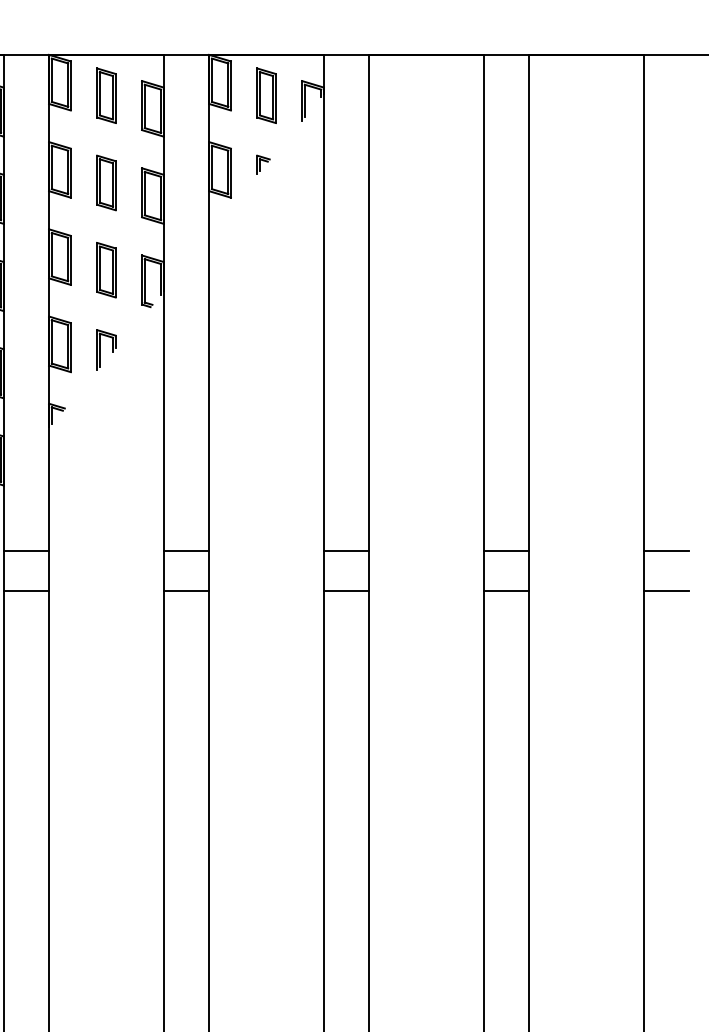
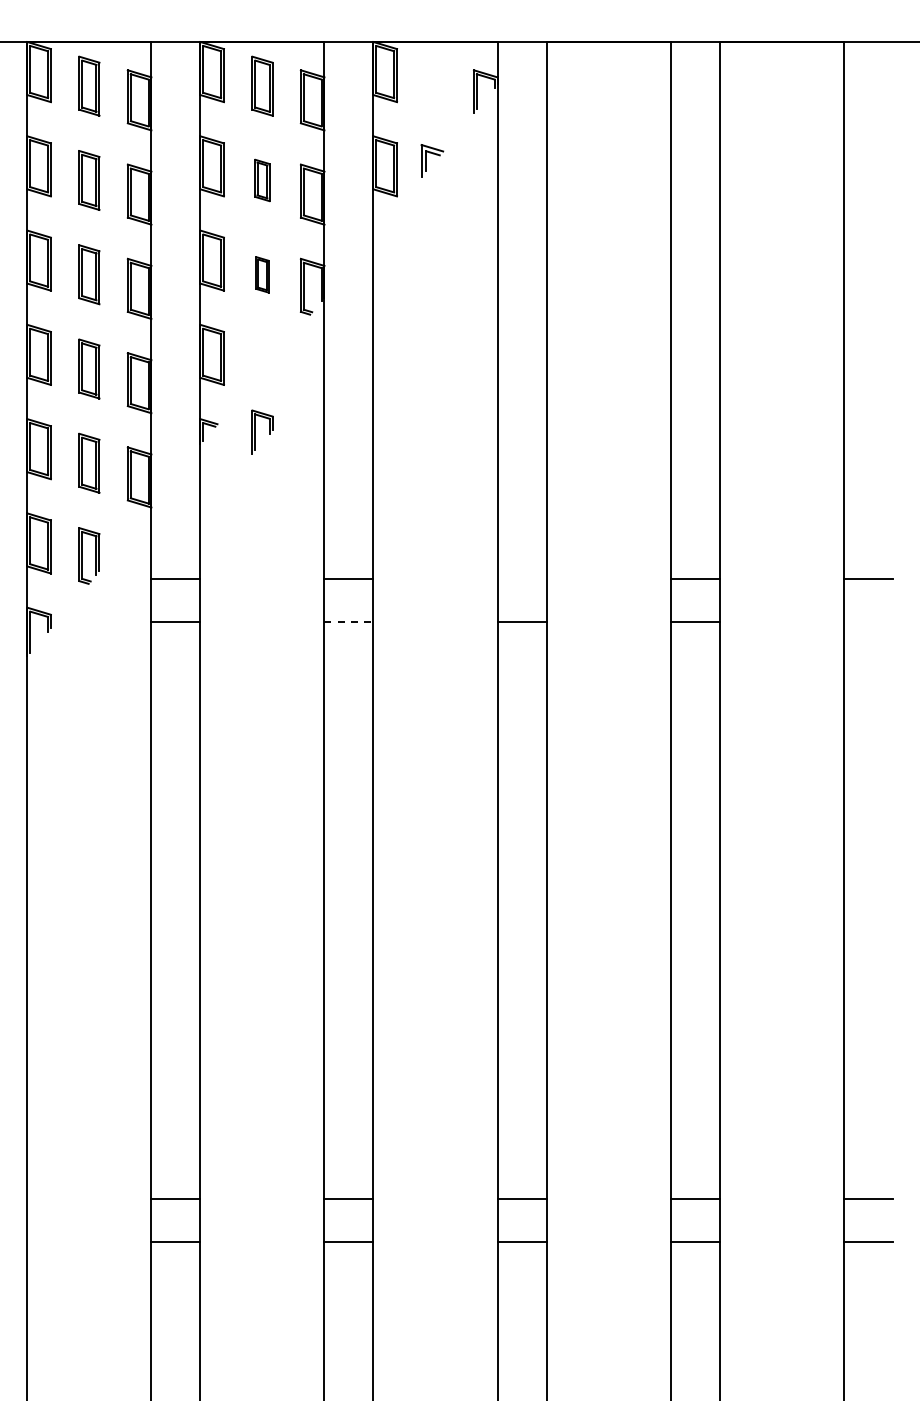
part: (266, 95) -> (435, 85), removed
part: (262, 164) -> (431, 160), size x1.6
part: (106, 183) -> (262, 180), size x0.7
part: (106, 269) -> (262, 274), size x0.6
part: (100, 349) -> (255, 431), moved
line: (346, 551) -> (521, 578), removed
line: (186, 590) -> (349, 621), solid -> dashed
line: (666, 590) -> (867, 621), removed

